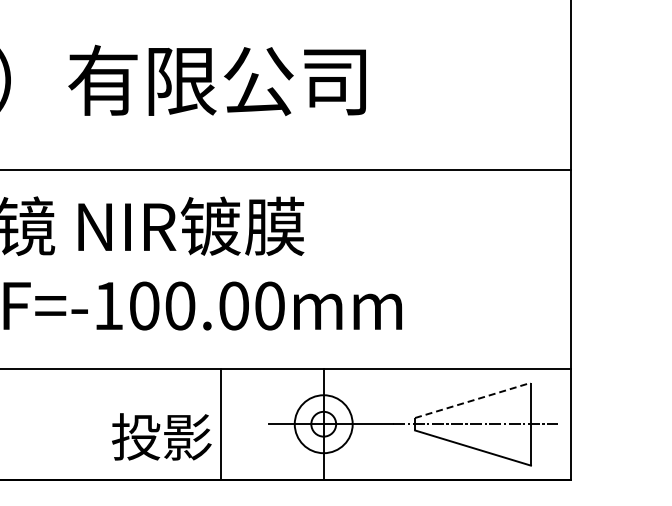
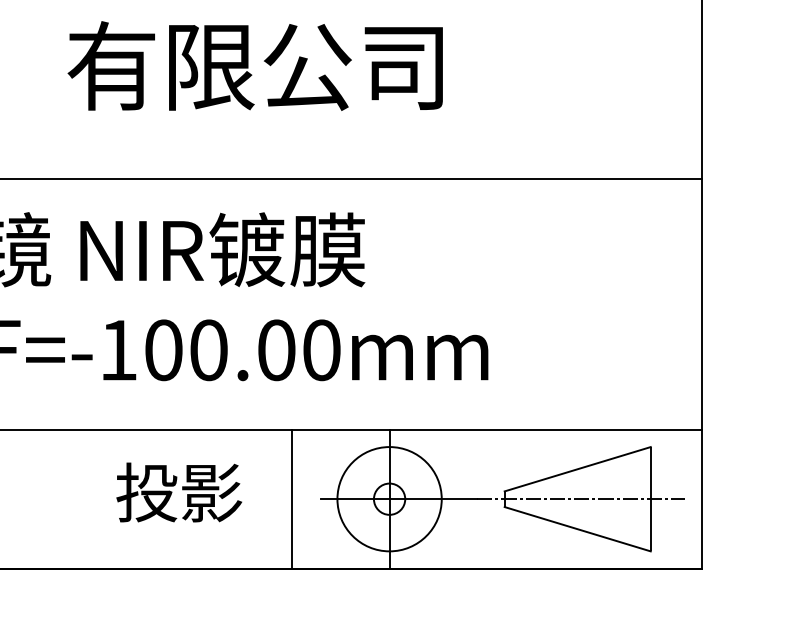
line: (473, 400) -> (578, 469), dashed -> solid
line: (221, 423) -> (292, 498), moved
circle: (323, 423) -> (389, 498), size x1.43
text: (161, 436) -> (178, 491), moved

